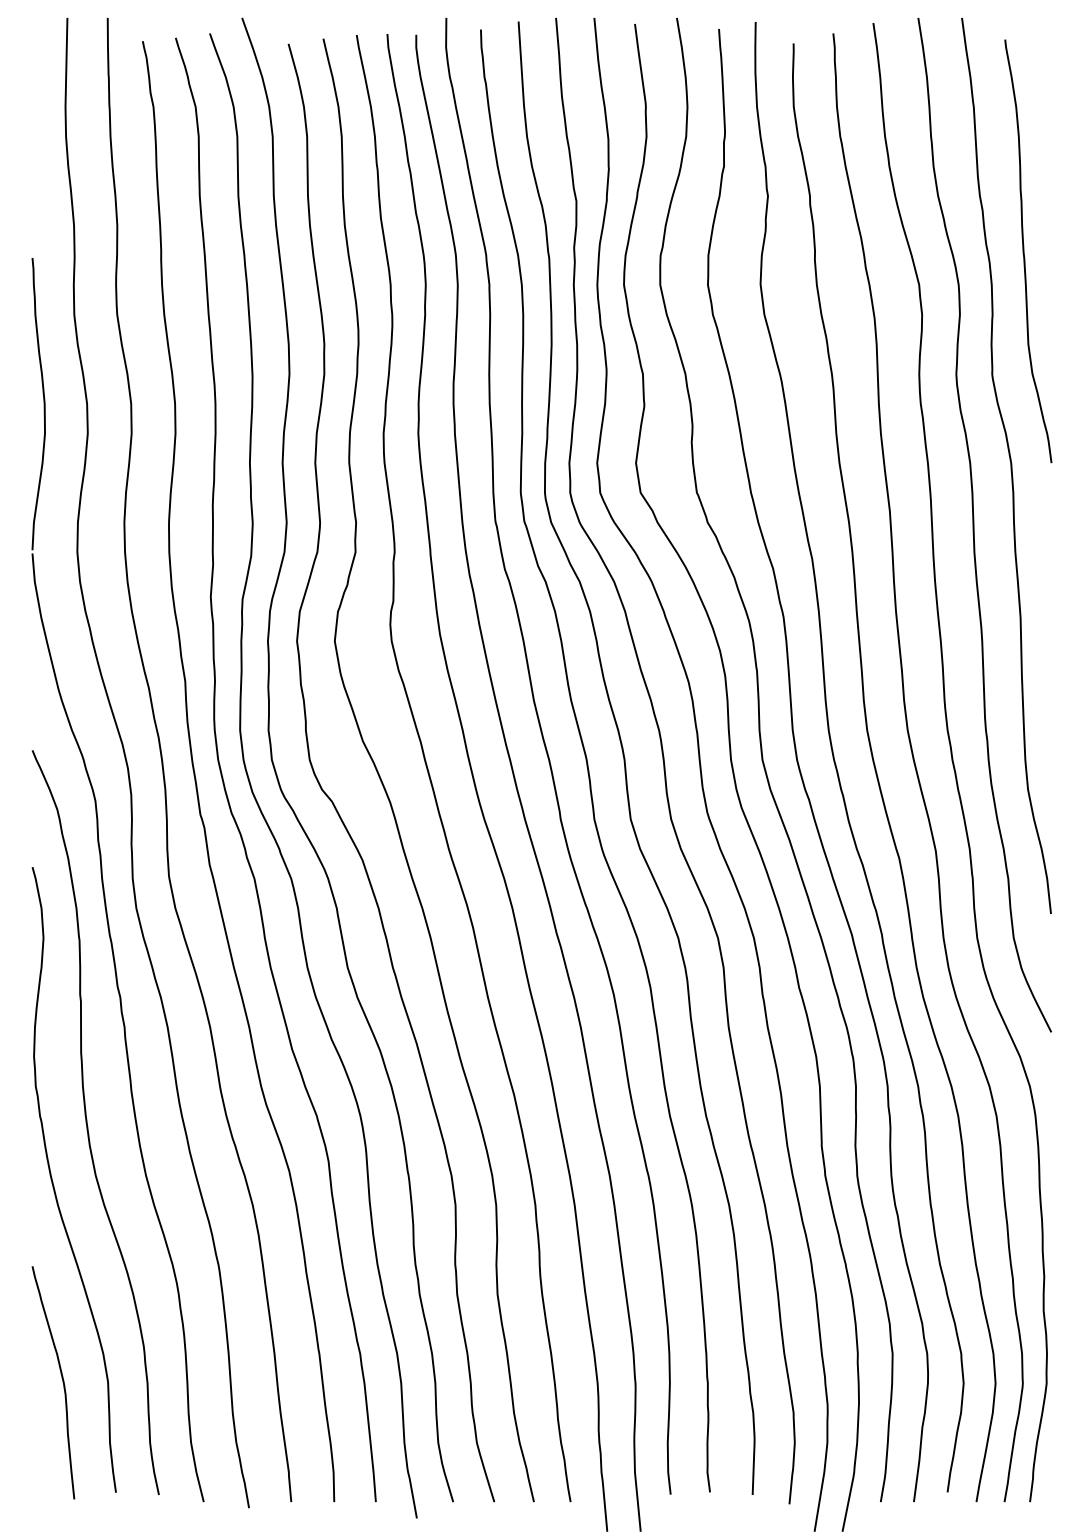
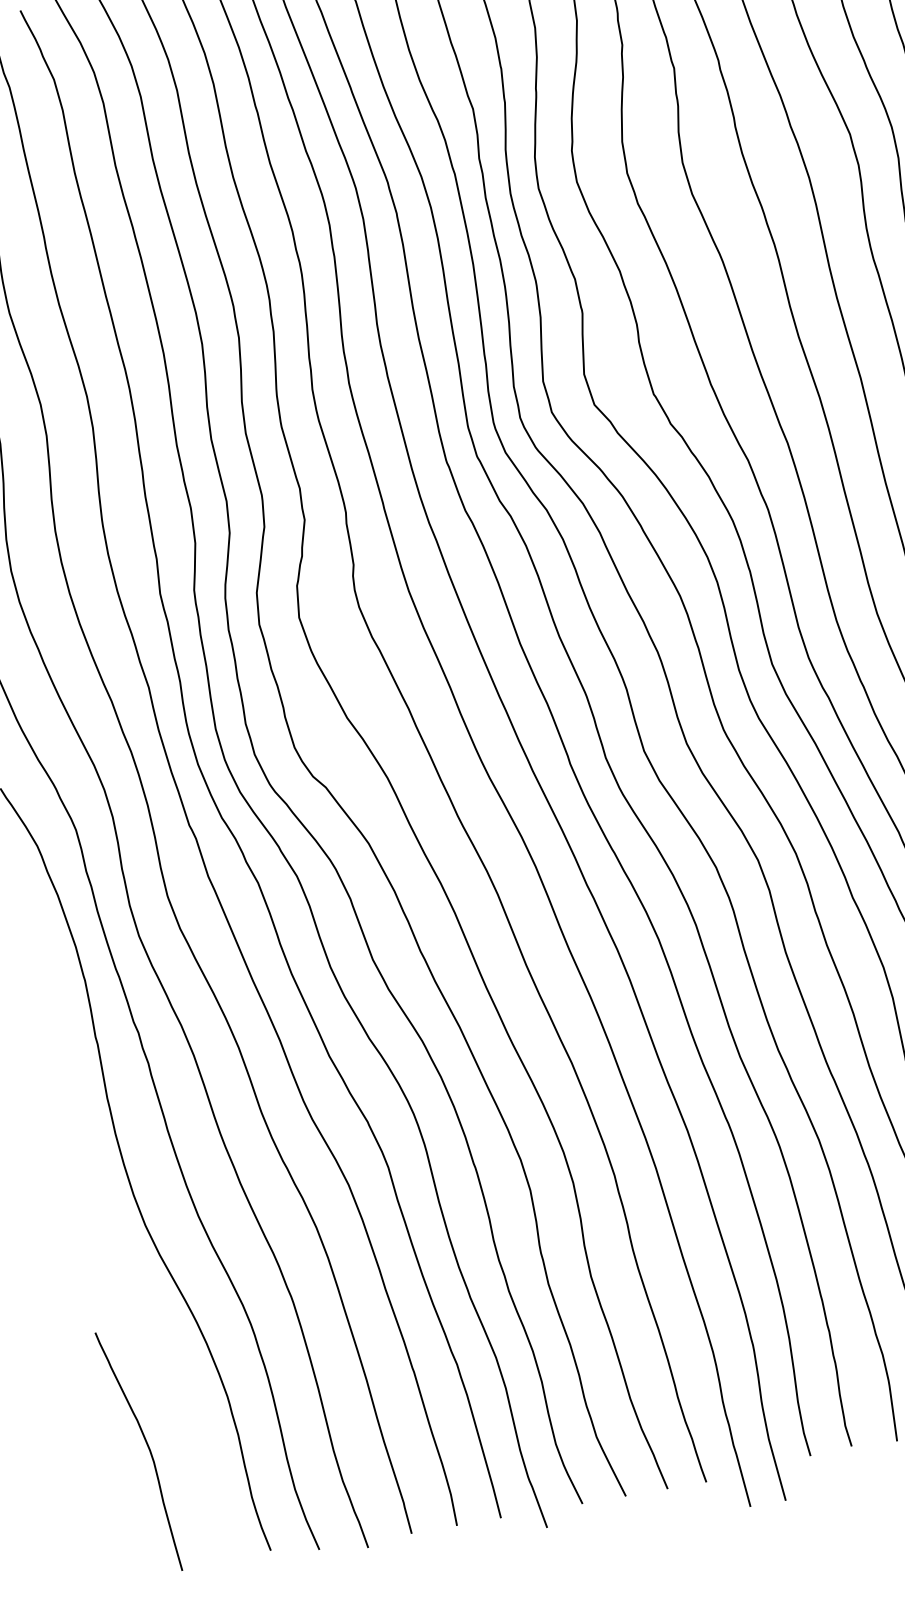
curve: (54, 1185) -> (103, 1243), removed

